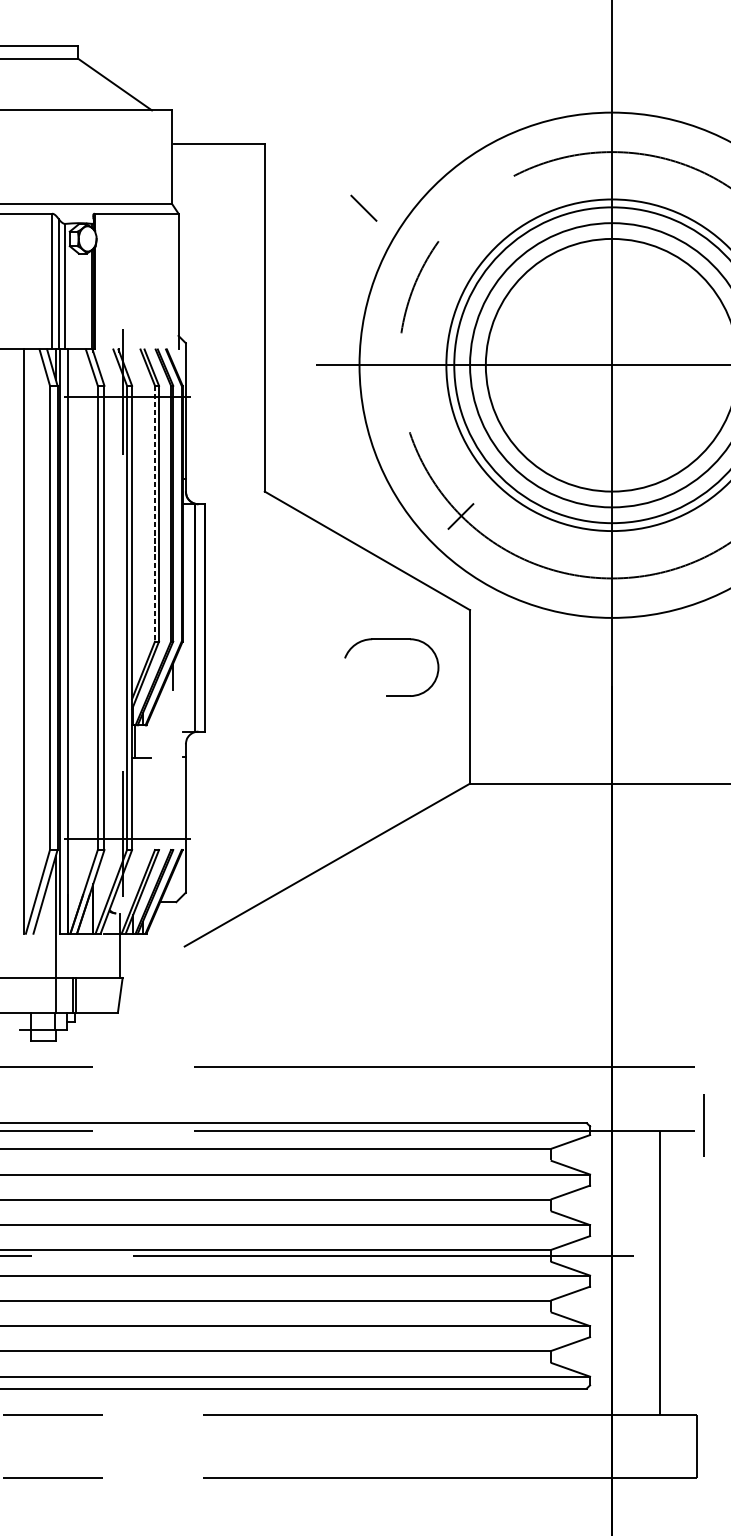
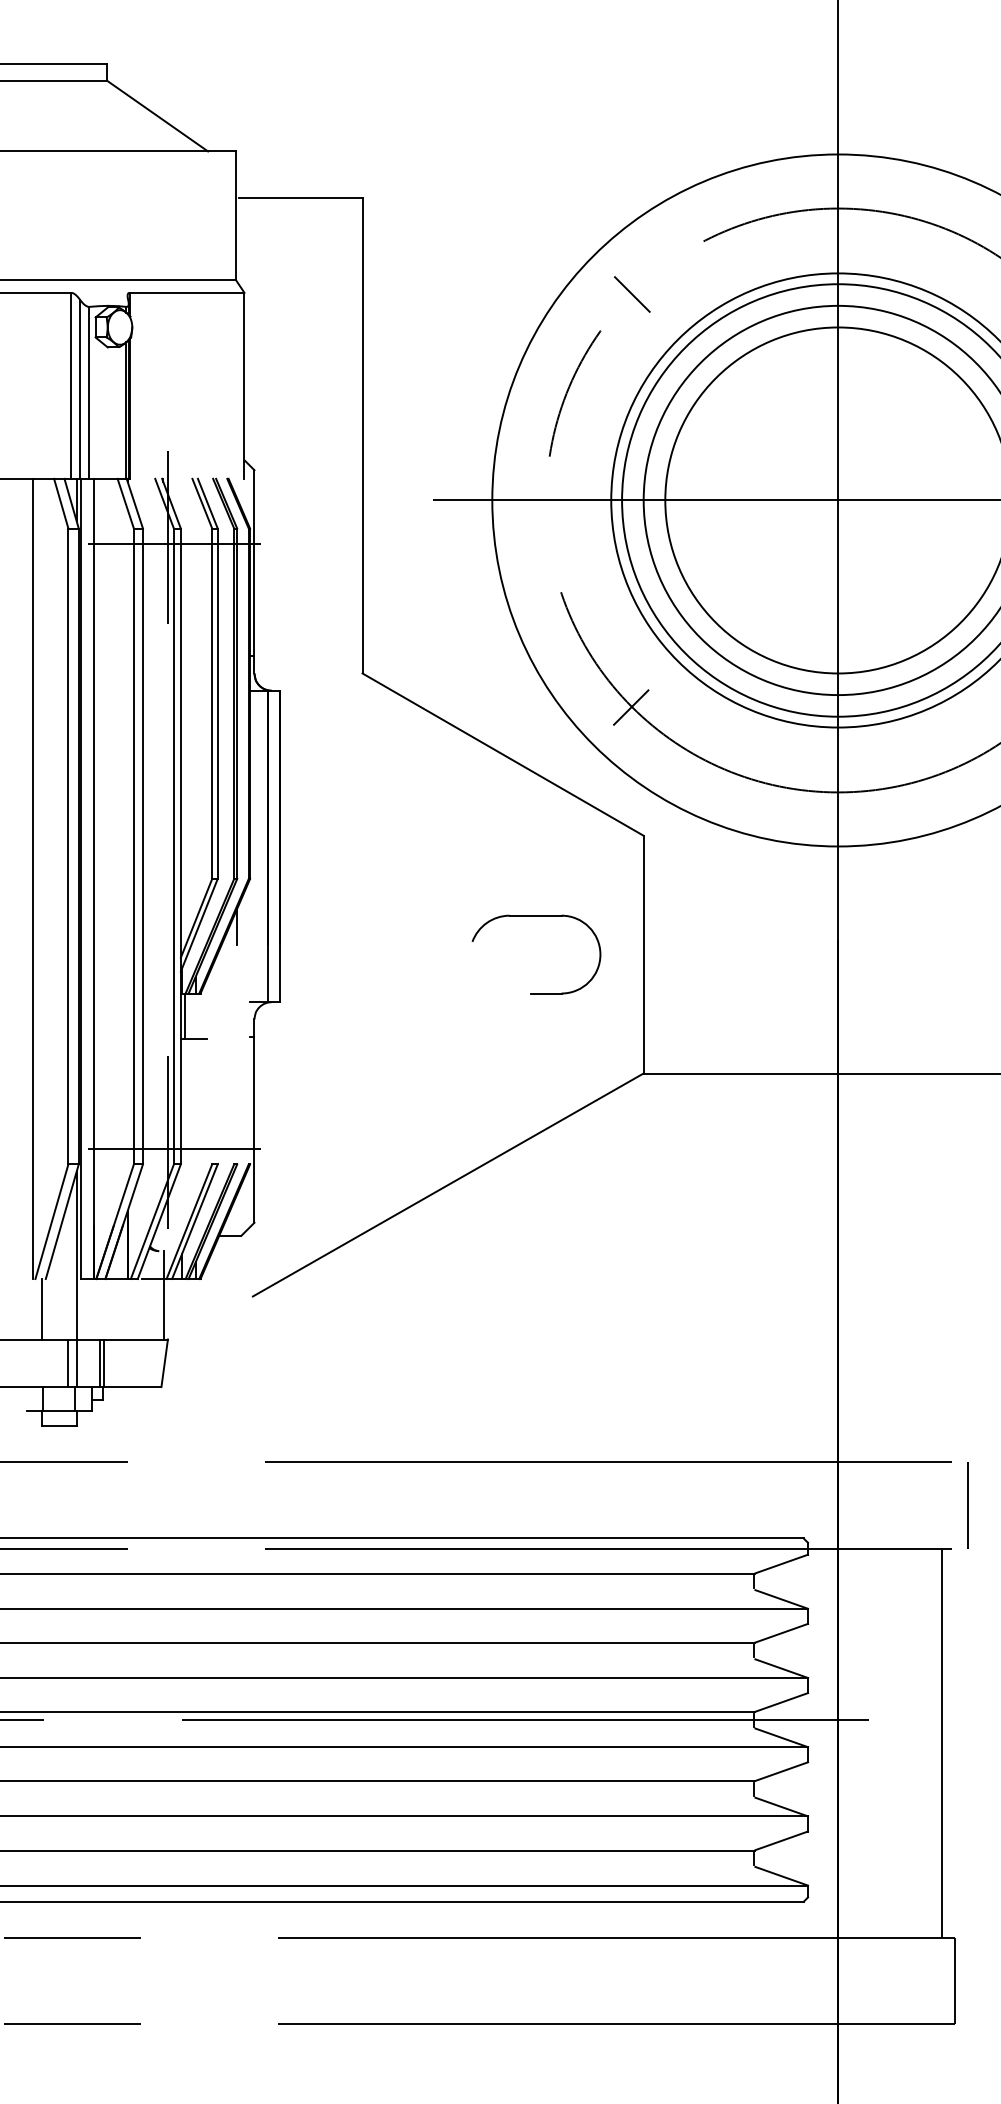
line: (364, 208) -> (632, 294), moved
line: (155, 514) -> (212, 704), dashed -> solid
part: (391, 639) -> (536, 916), moved
line: (30, 955) -> (41, 1308), added
line: (49, 995) -> (67, 1363), added
line: (703, 1125) -> (967, 1505), moved
line: (660, 1272) -> (942, 1742), moved

